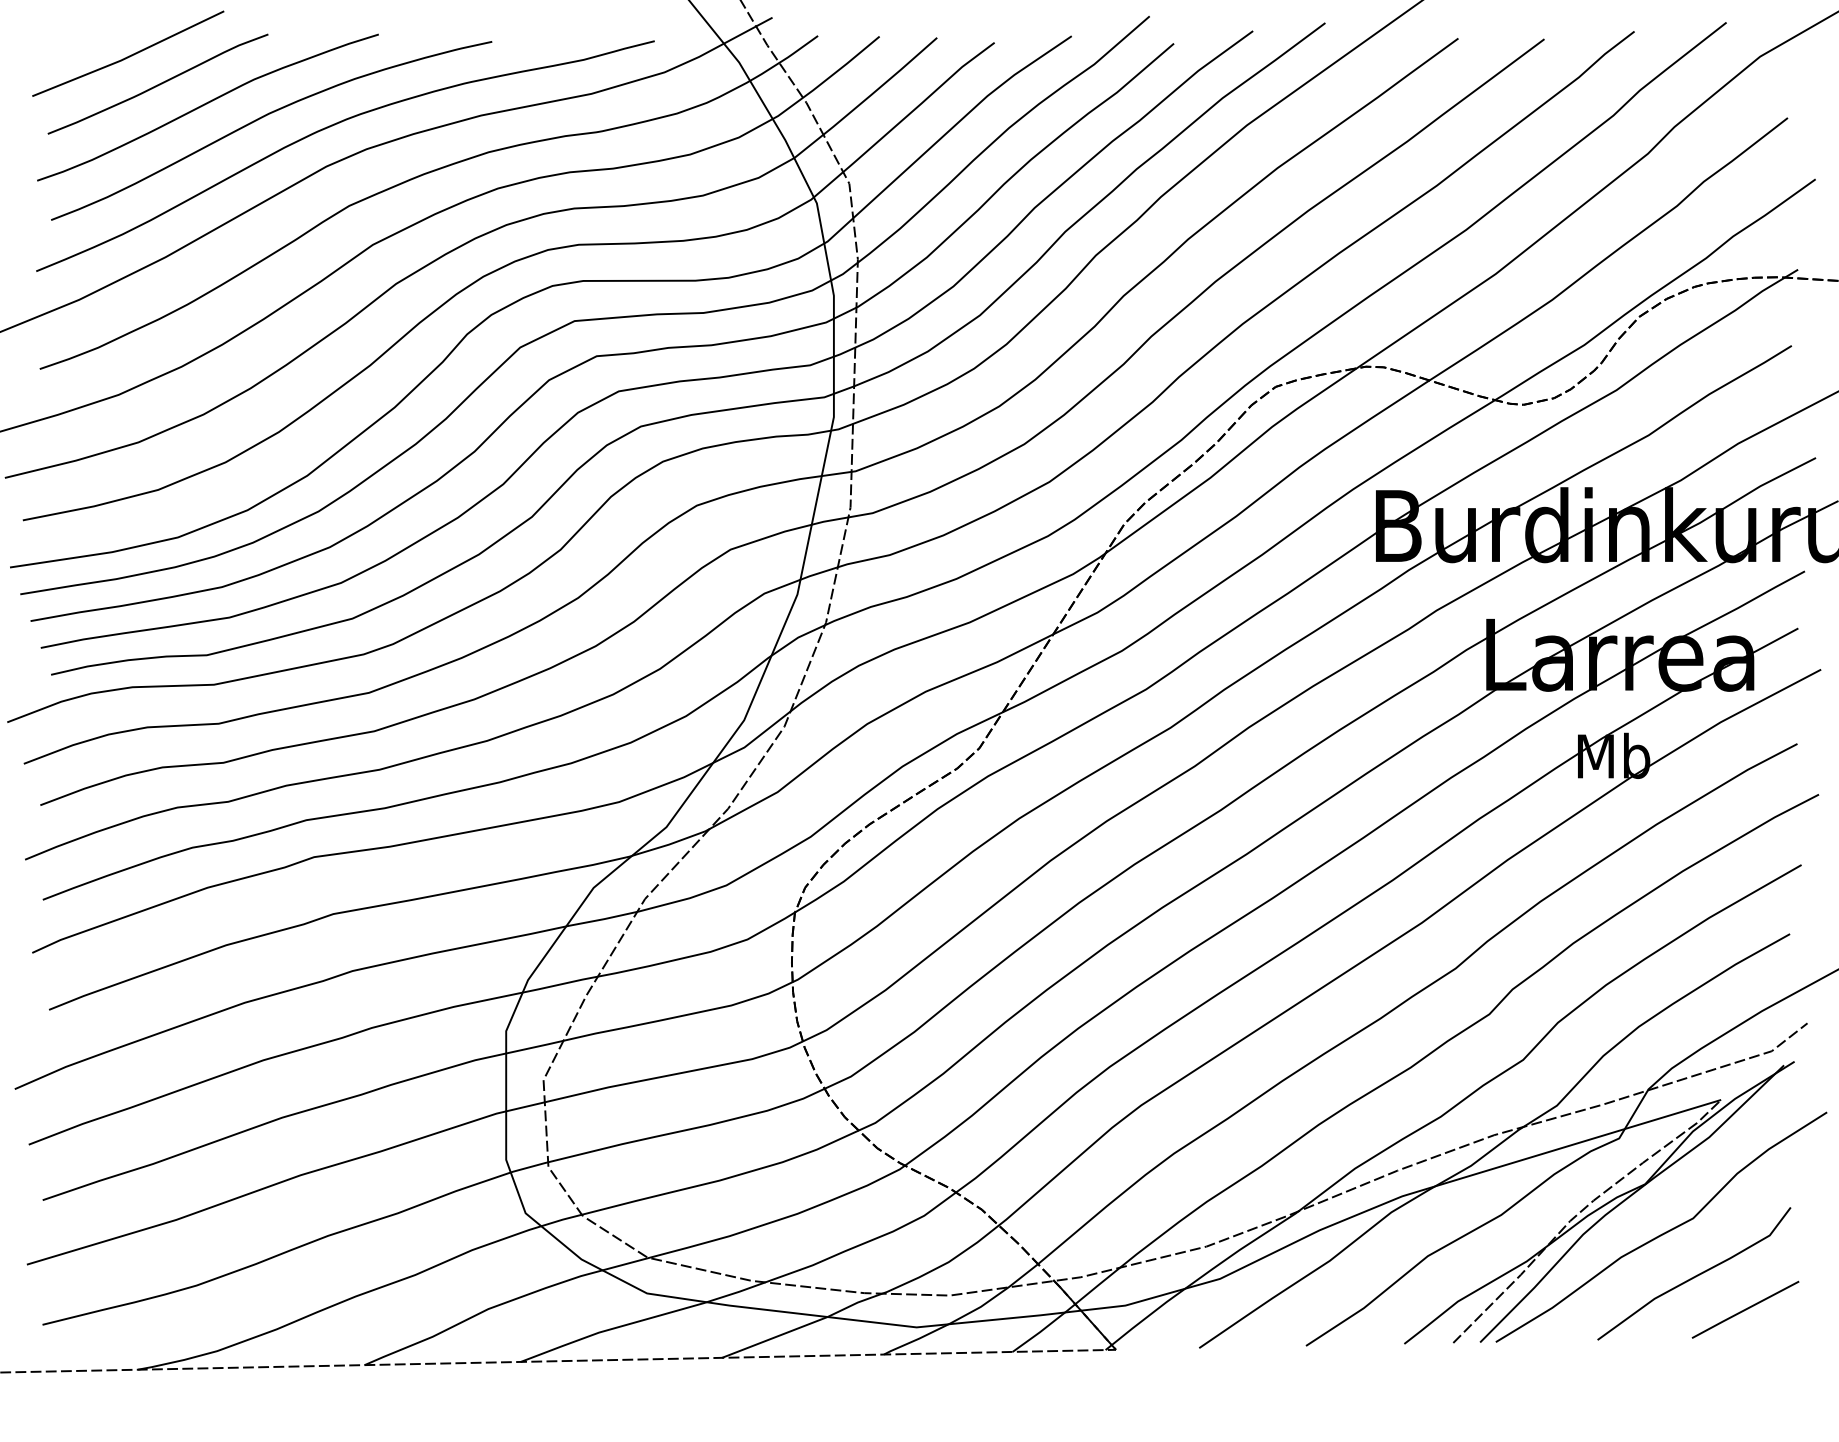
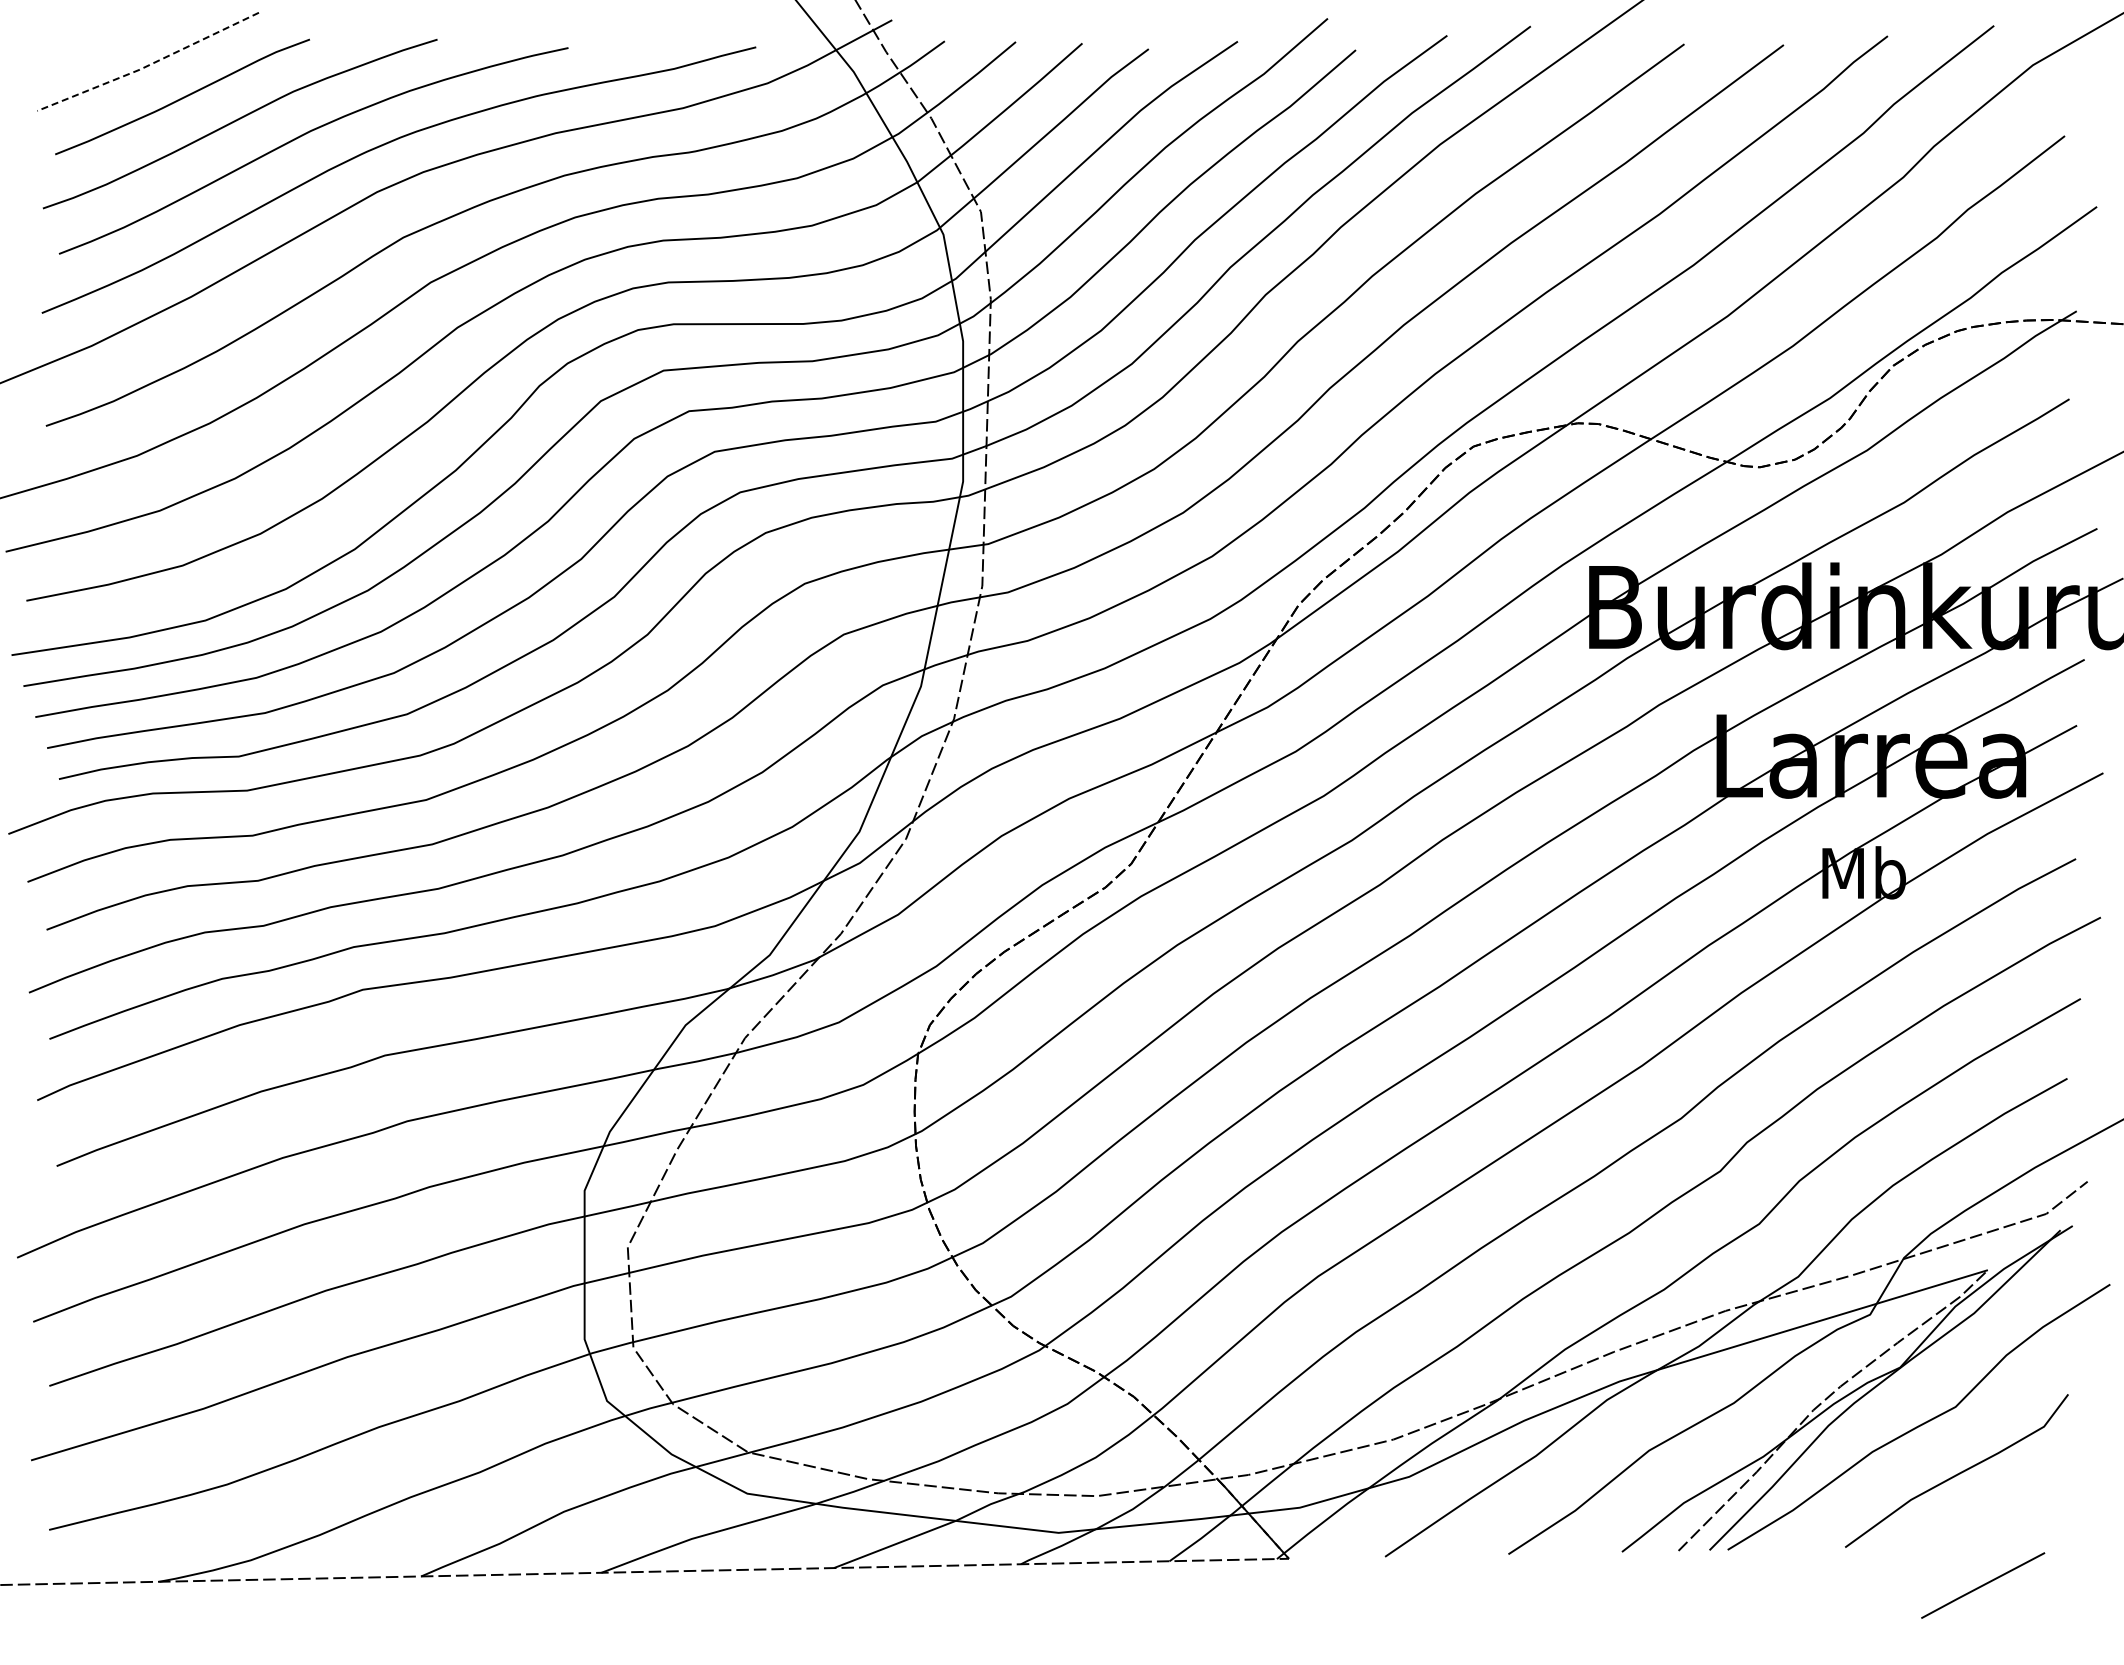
line: (128, 56) -> (148, 65), solid -> dashed
line: (1745, 1309) -> (1983, 1585), moved

